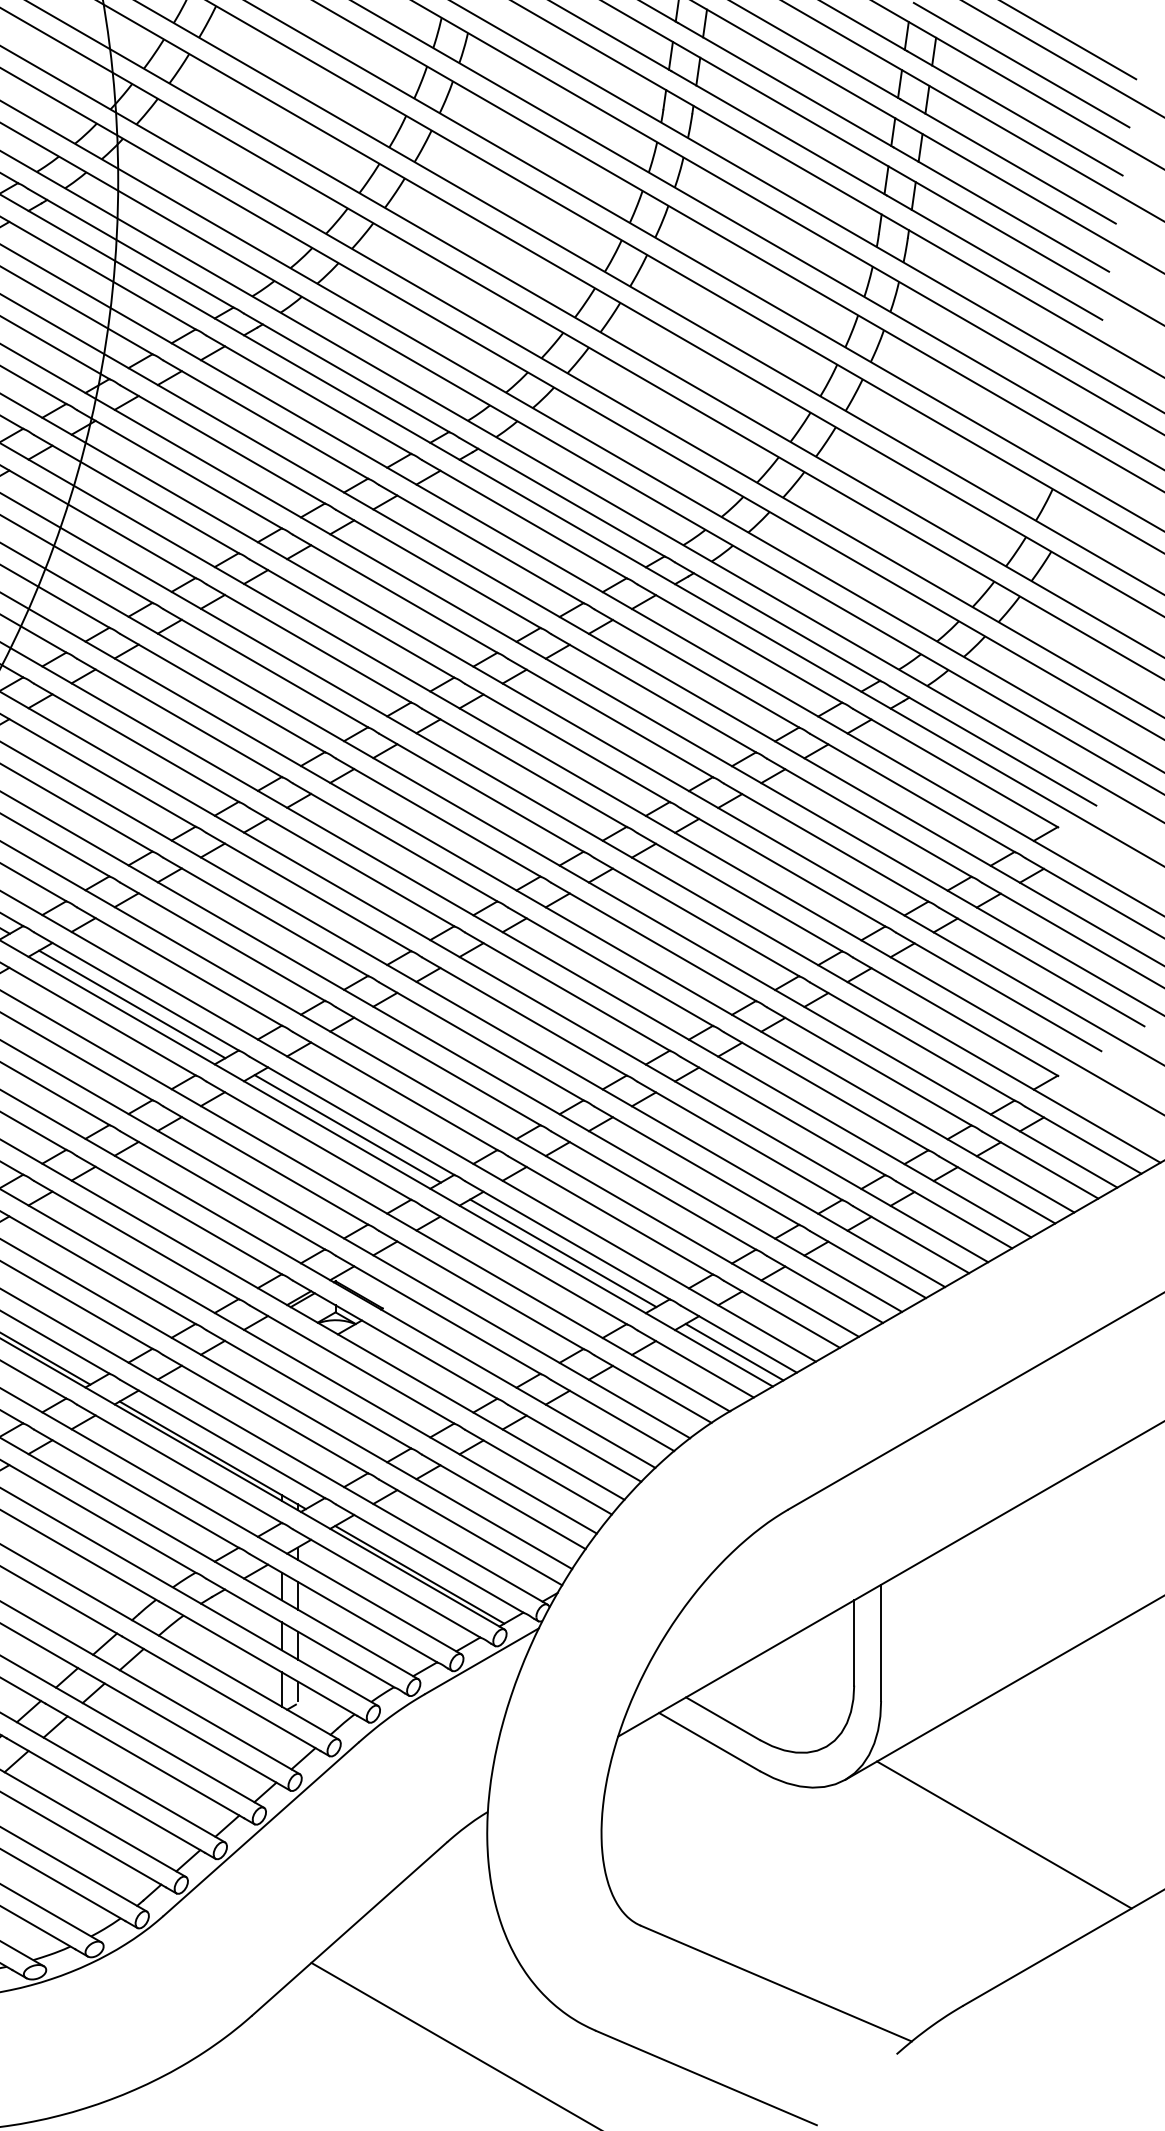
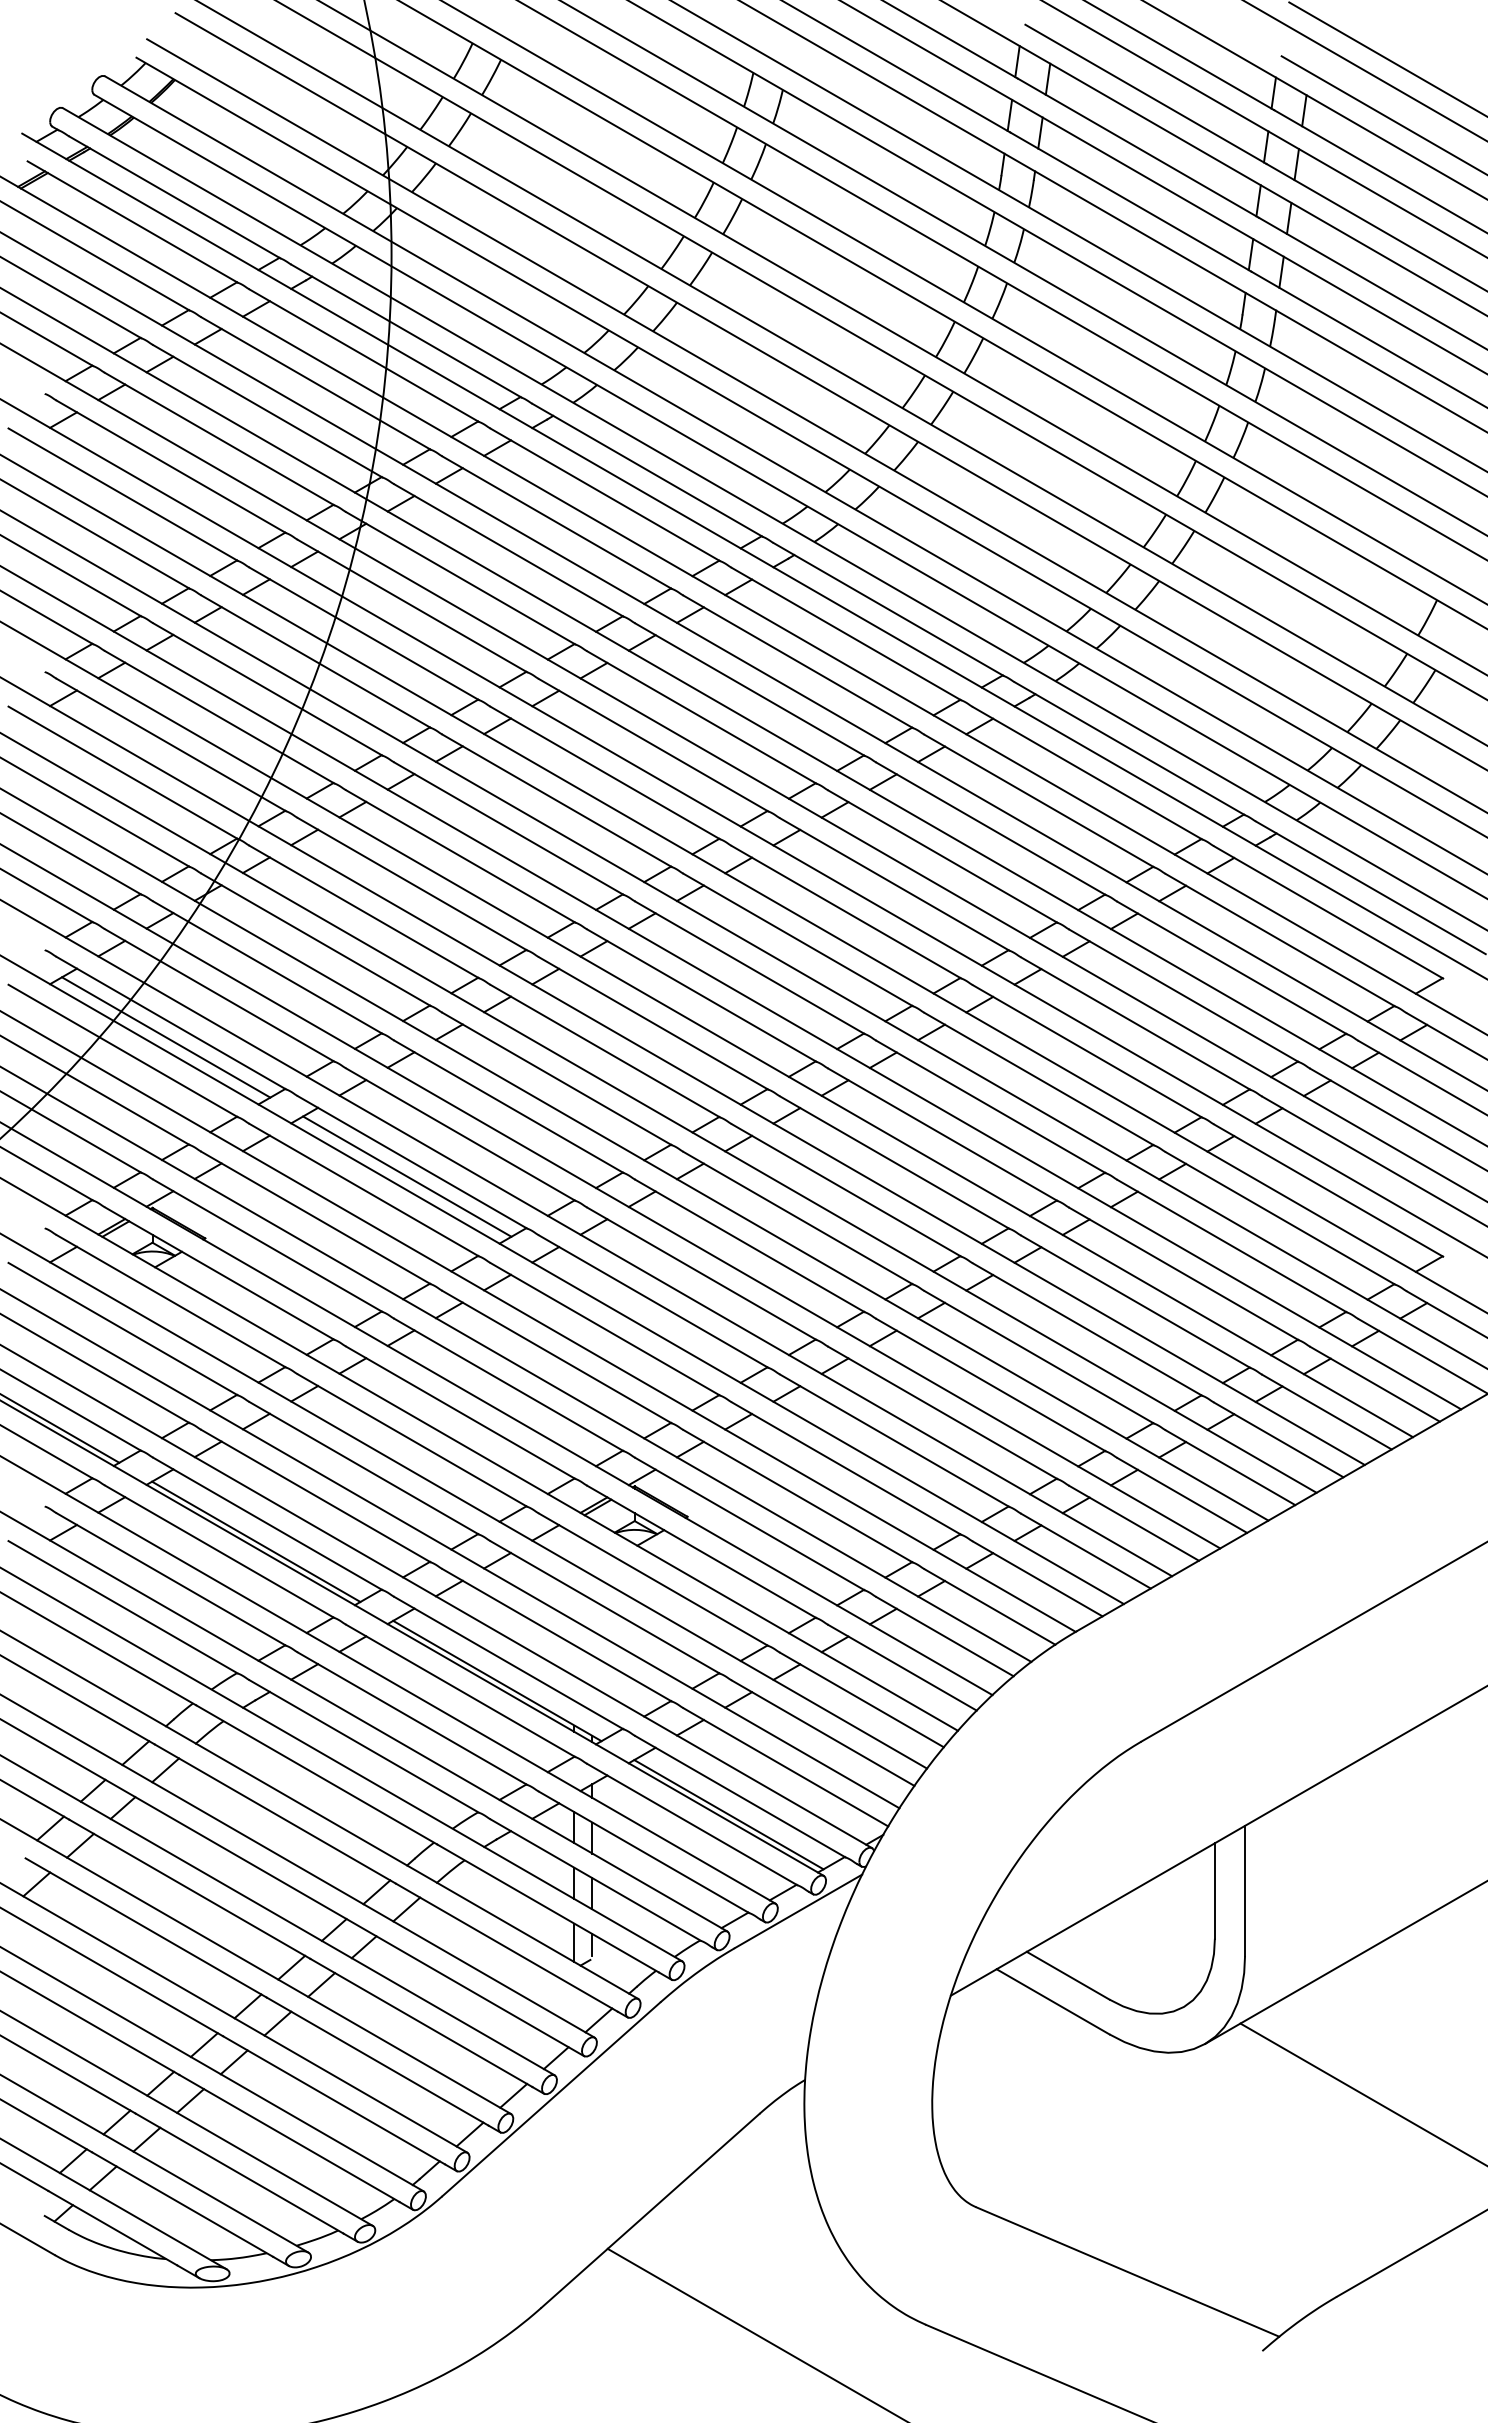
line: (347, 1128) -> (648, 1315), removed
line: (563, 1252) -> (889, 1454), removed
line: (734, 1352) -> (1080, 1565), removed

